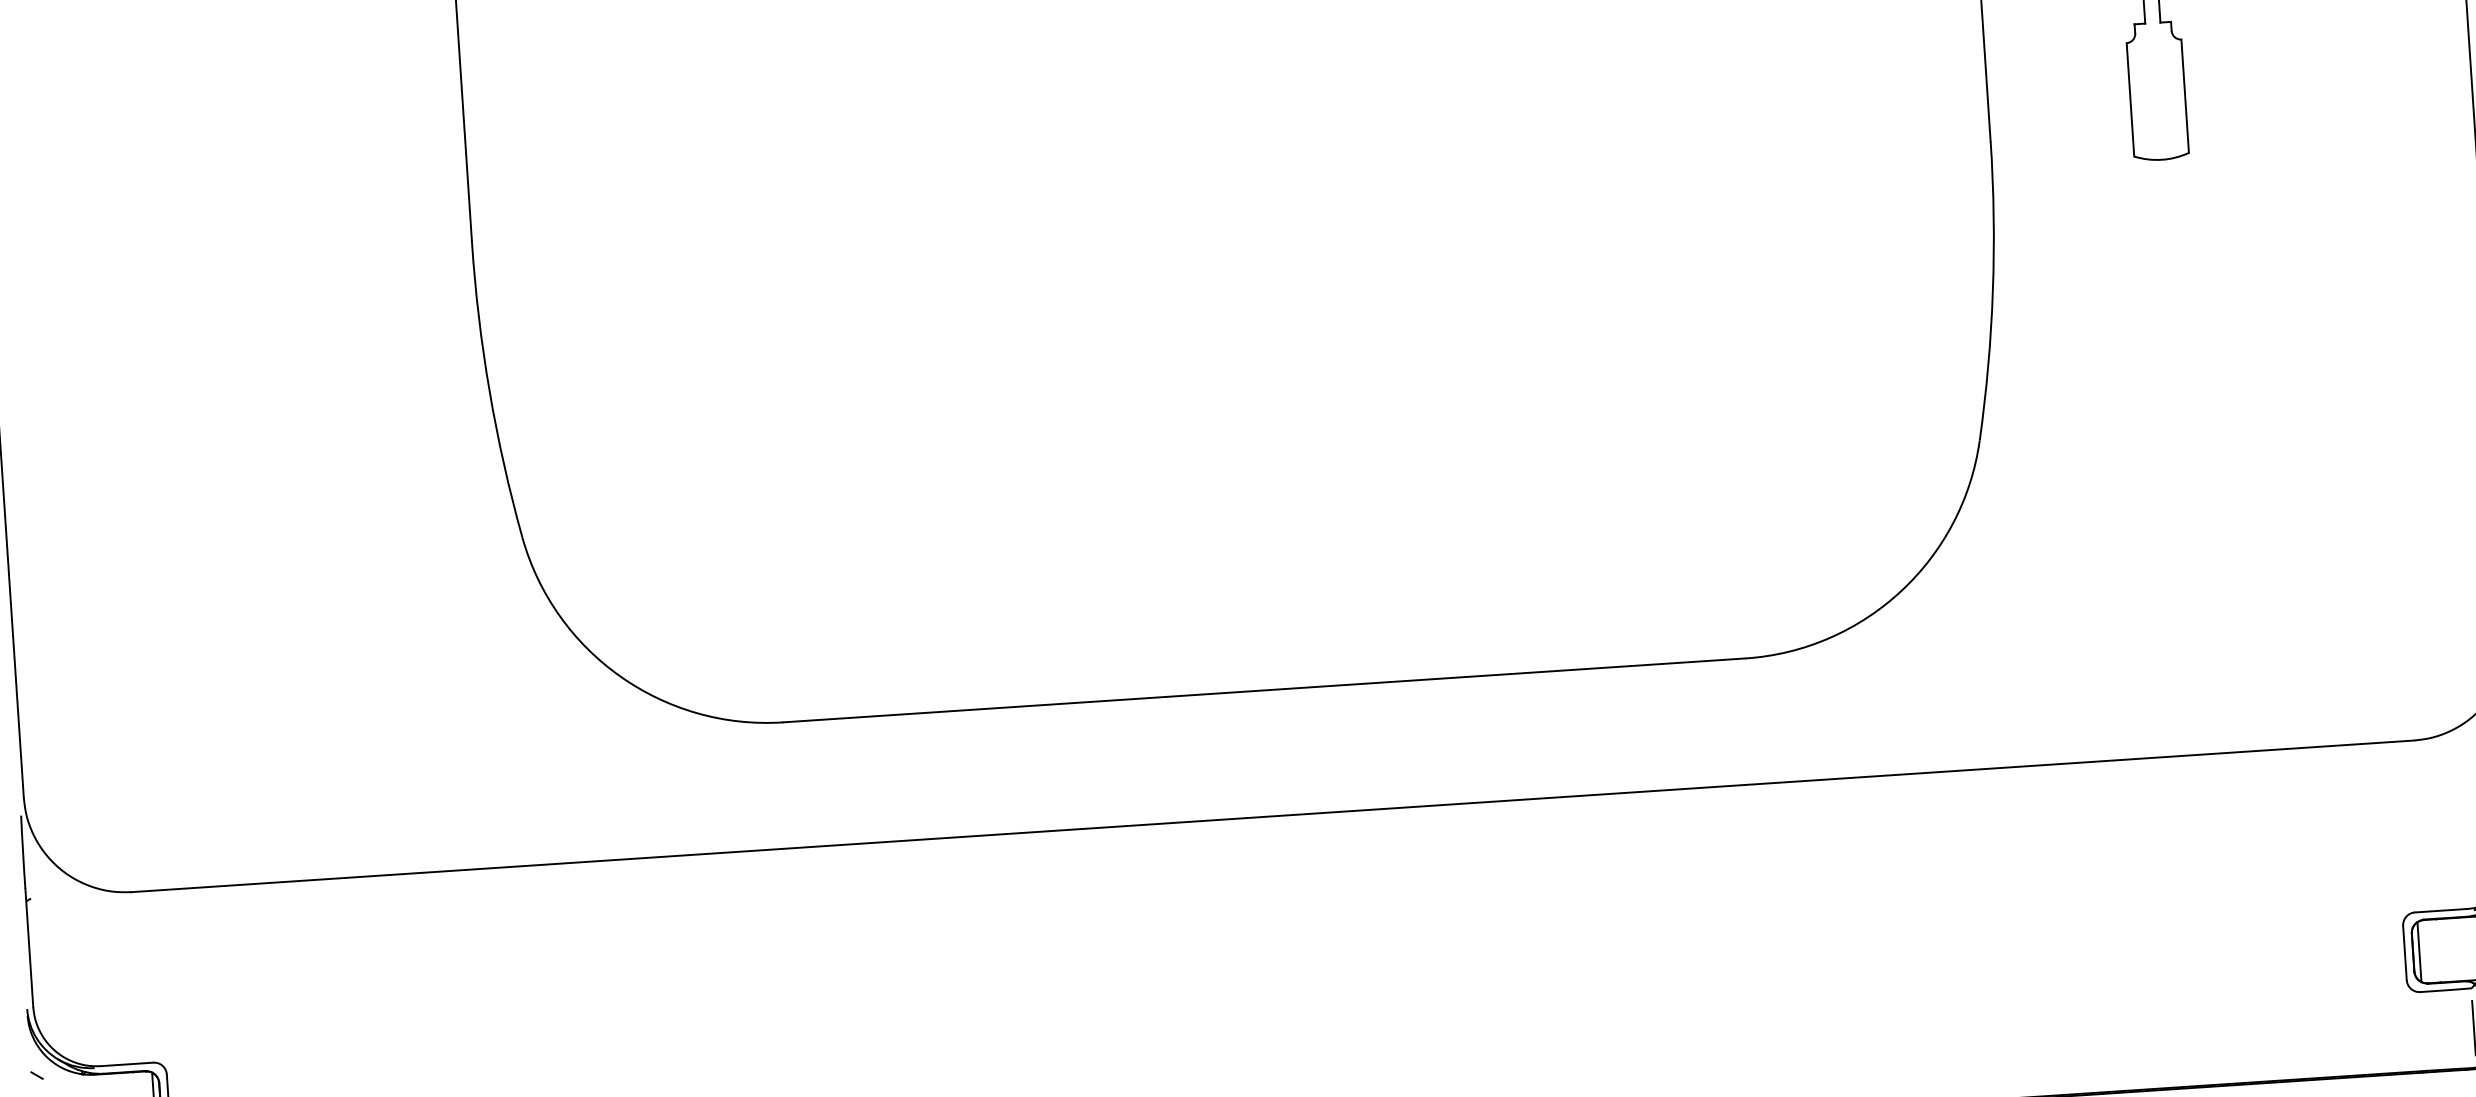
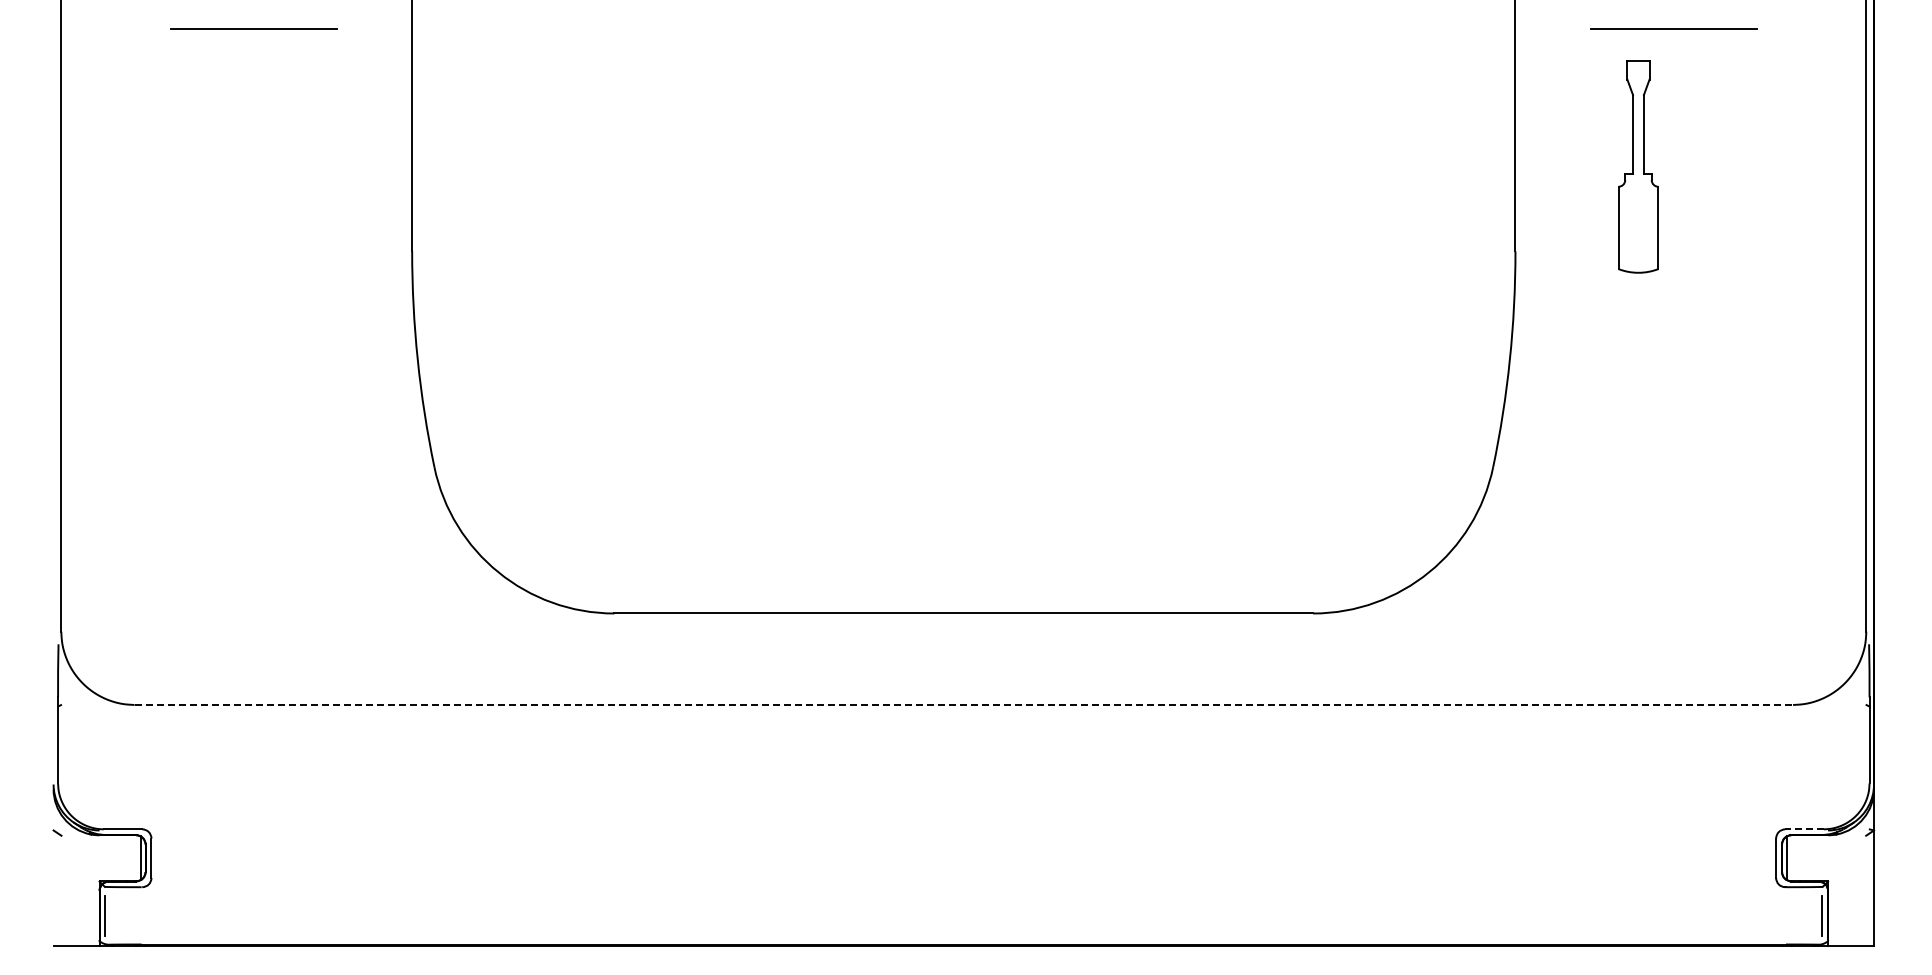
line: (1273, 815) -> (964, 704), solid -> dashed
line: (2441, 910) -> (1804, 829), solid -> dashed

